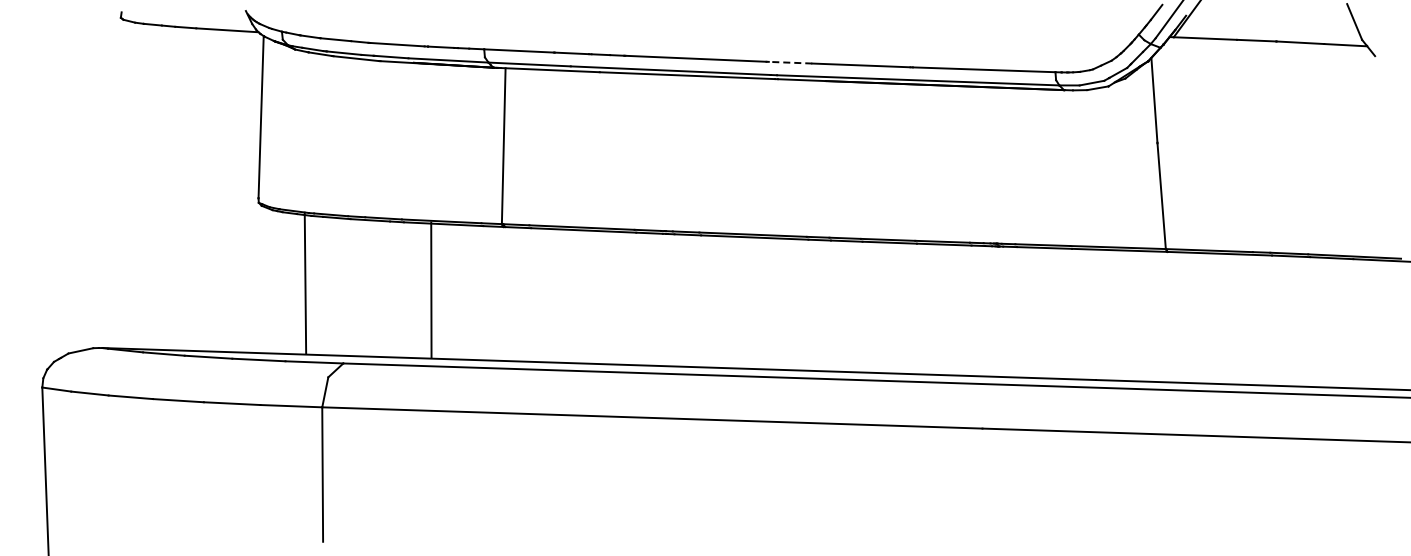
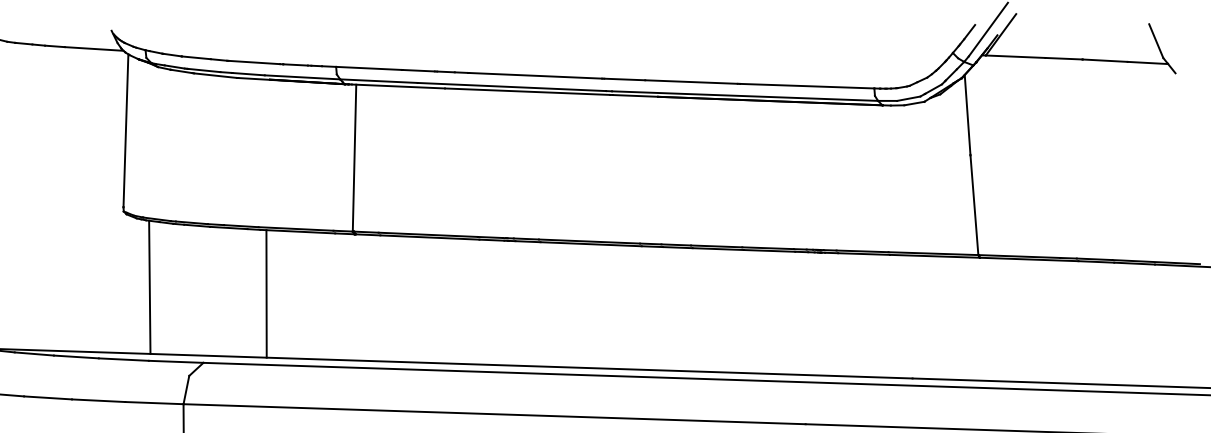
line: (790, 62) -> (624, 79), dashed -> solid
line: (305, 282) -> (149, 286), moved
line: (431, 289) -> (266, 293), moved

